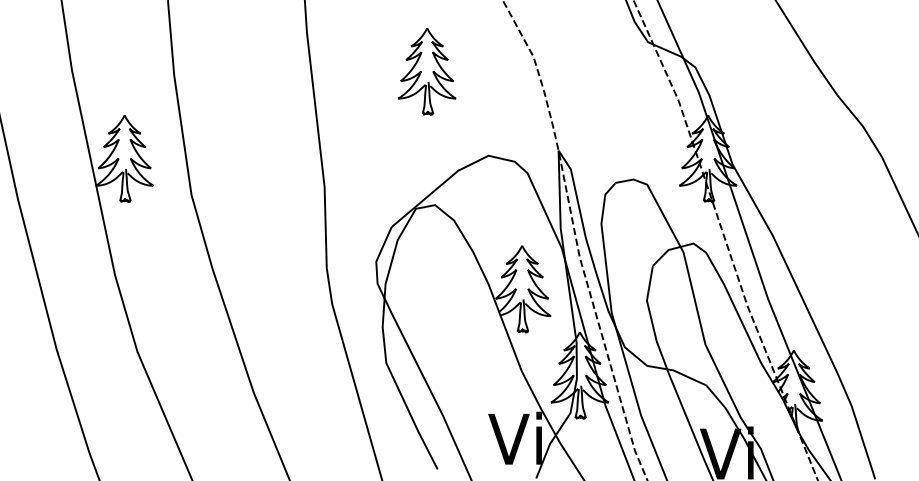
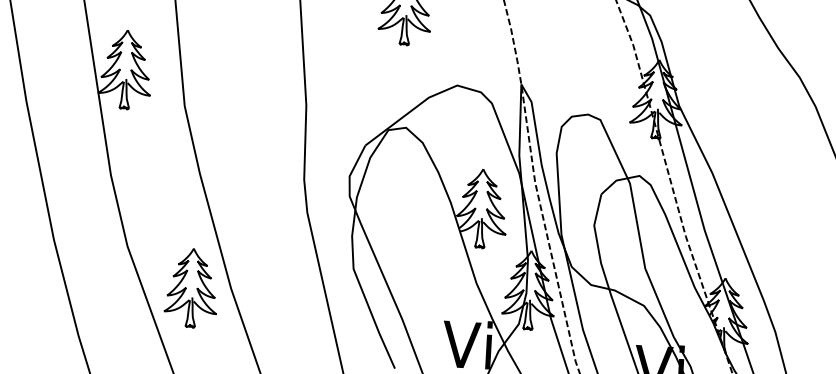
part: (210, 393) -> (191, 287), added

